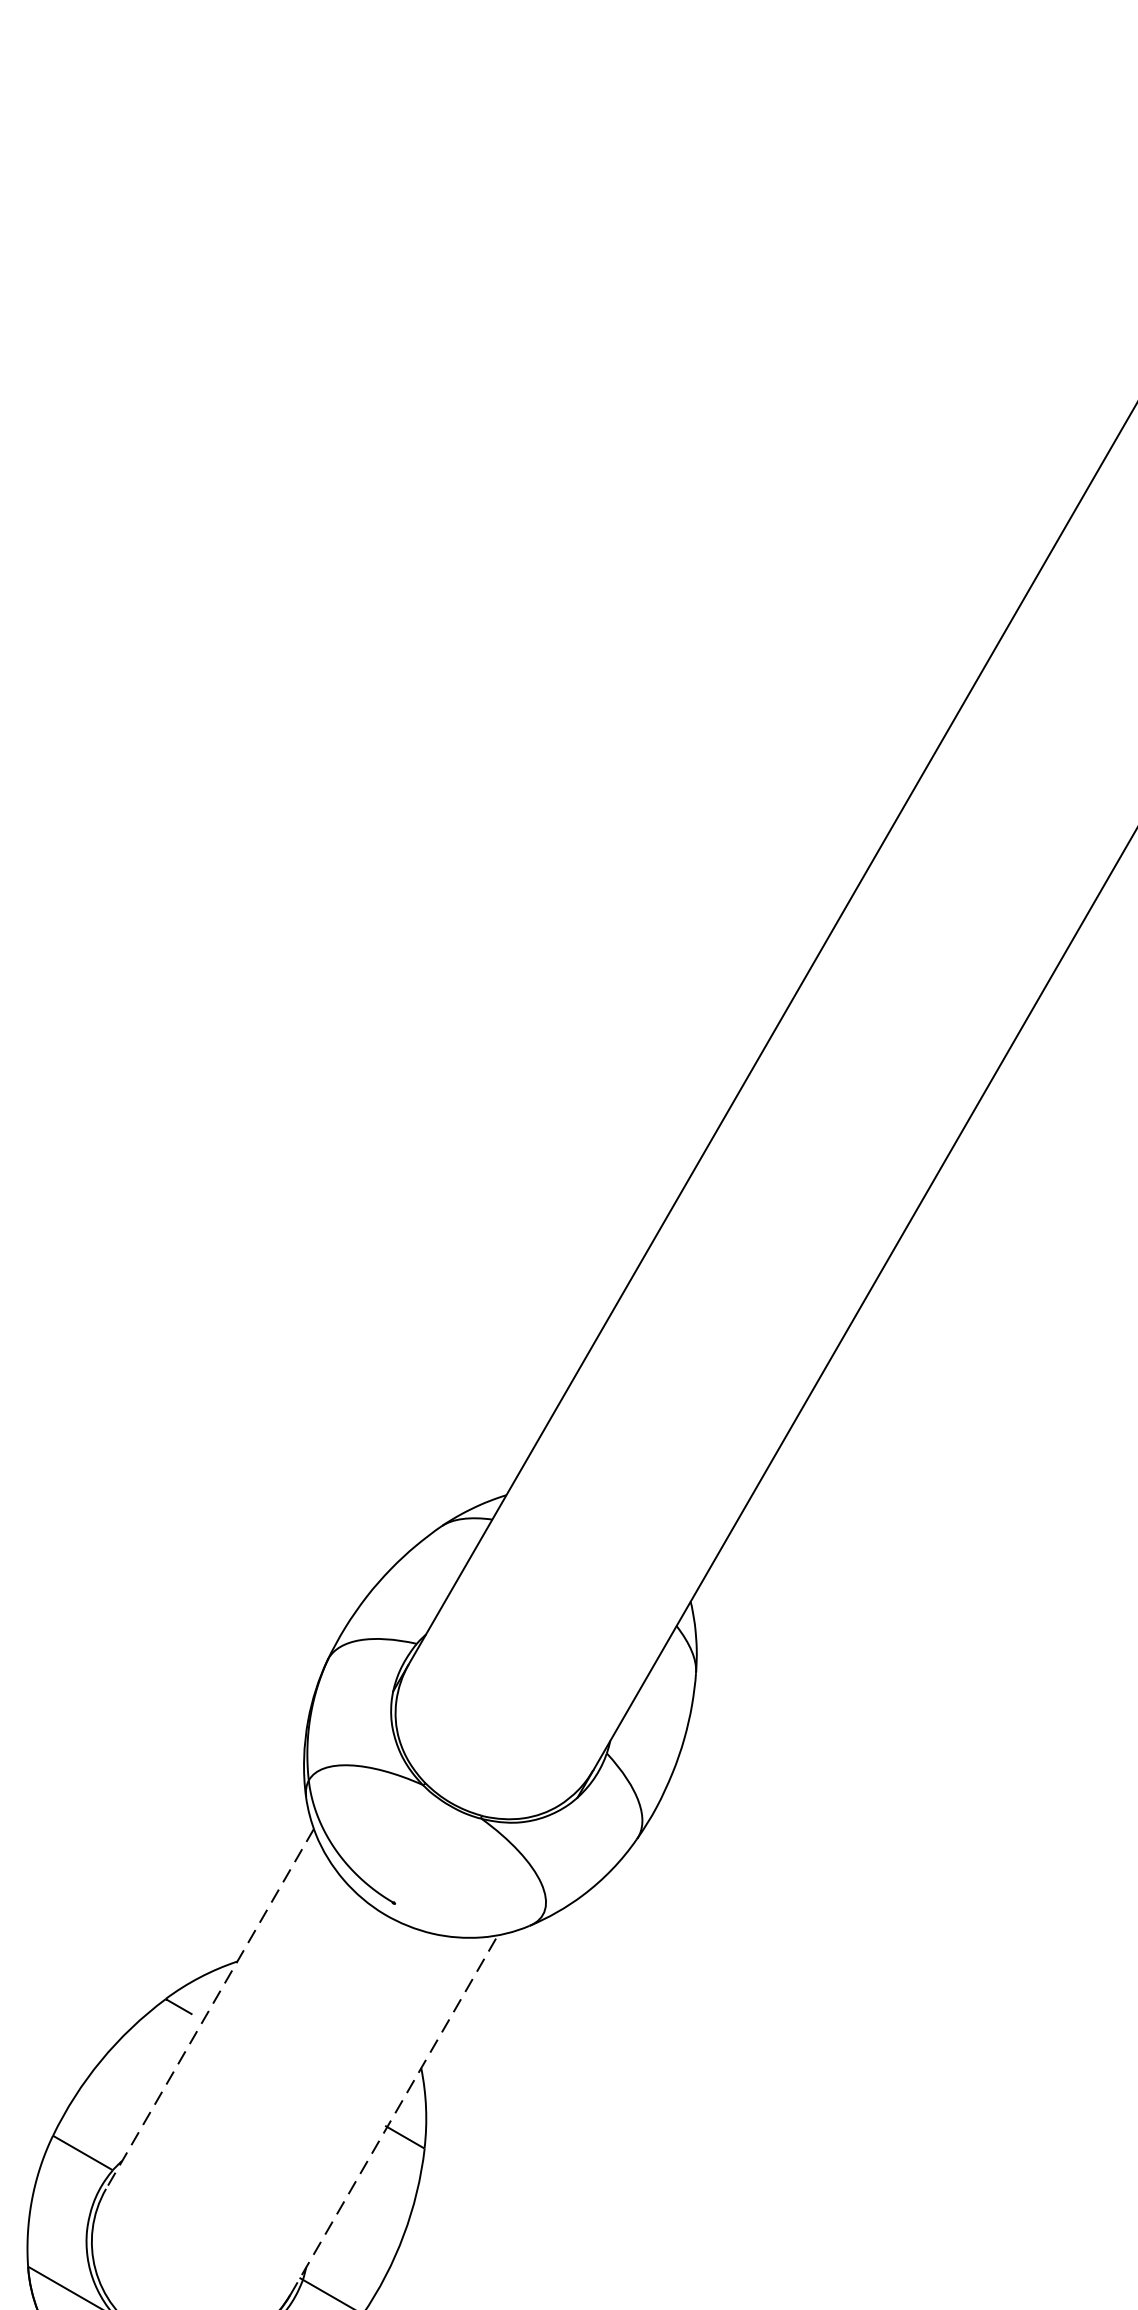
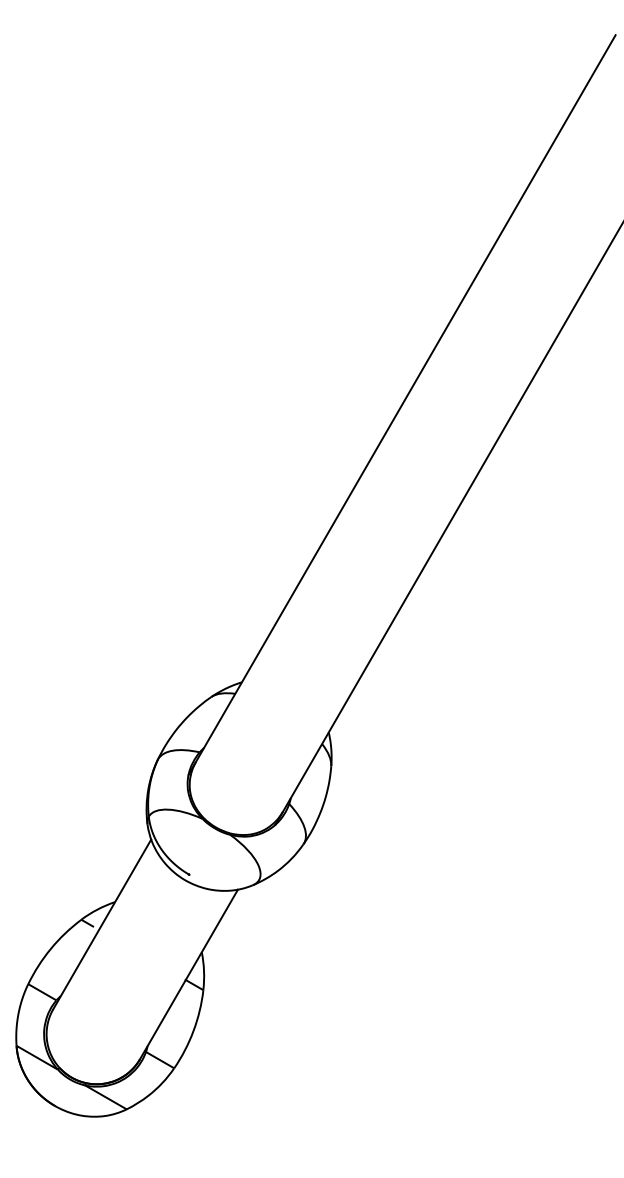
line: (210, 2009) -> (102, 924), dashed -> solid
line: (395, 2115) -> (189, 974), dashed -> solid

